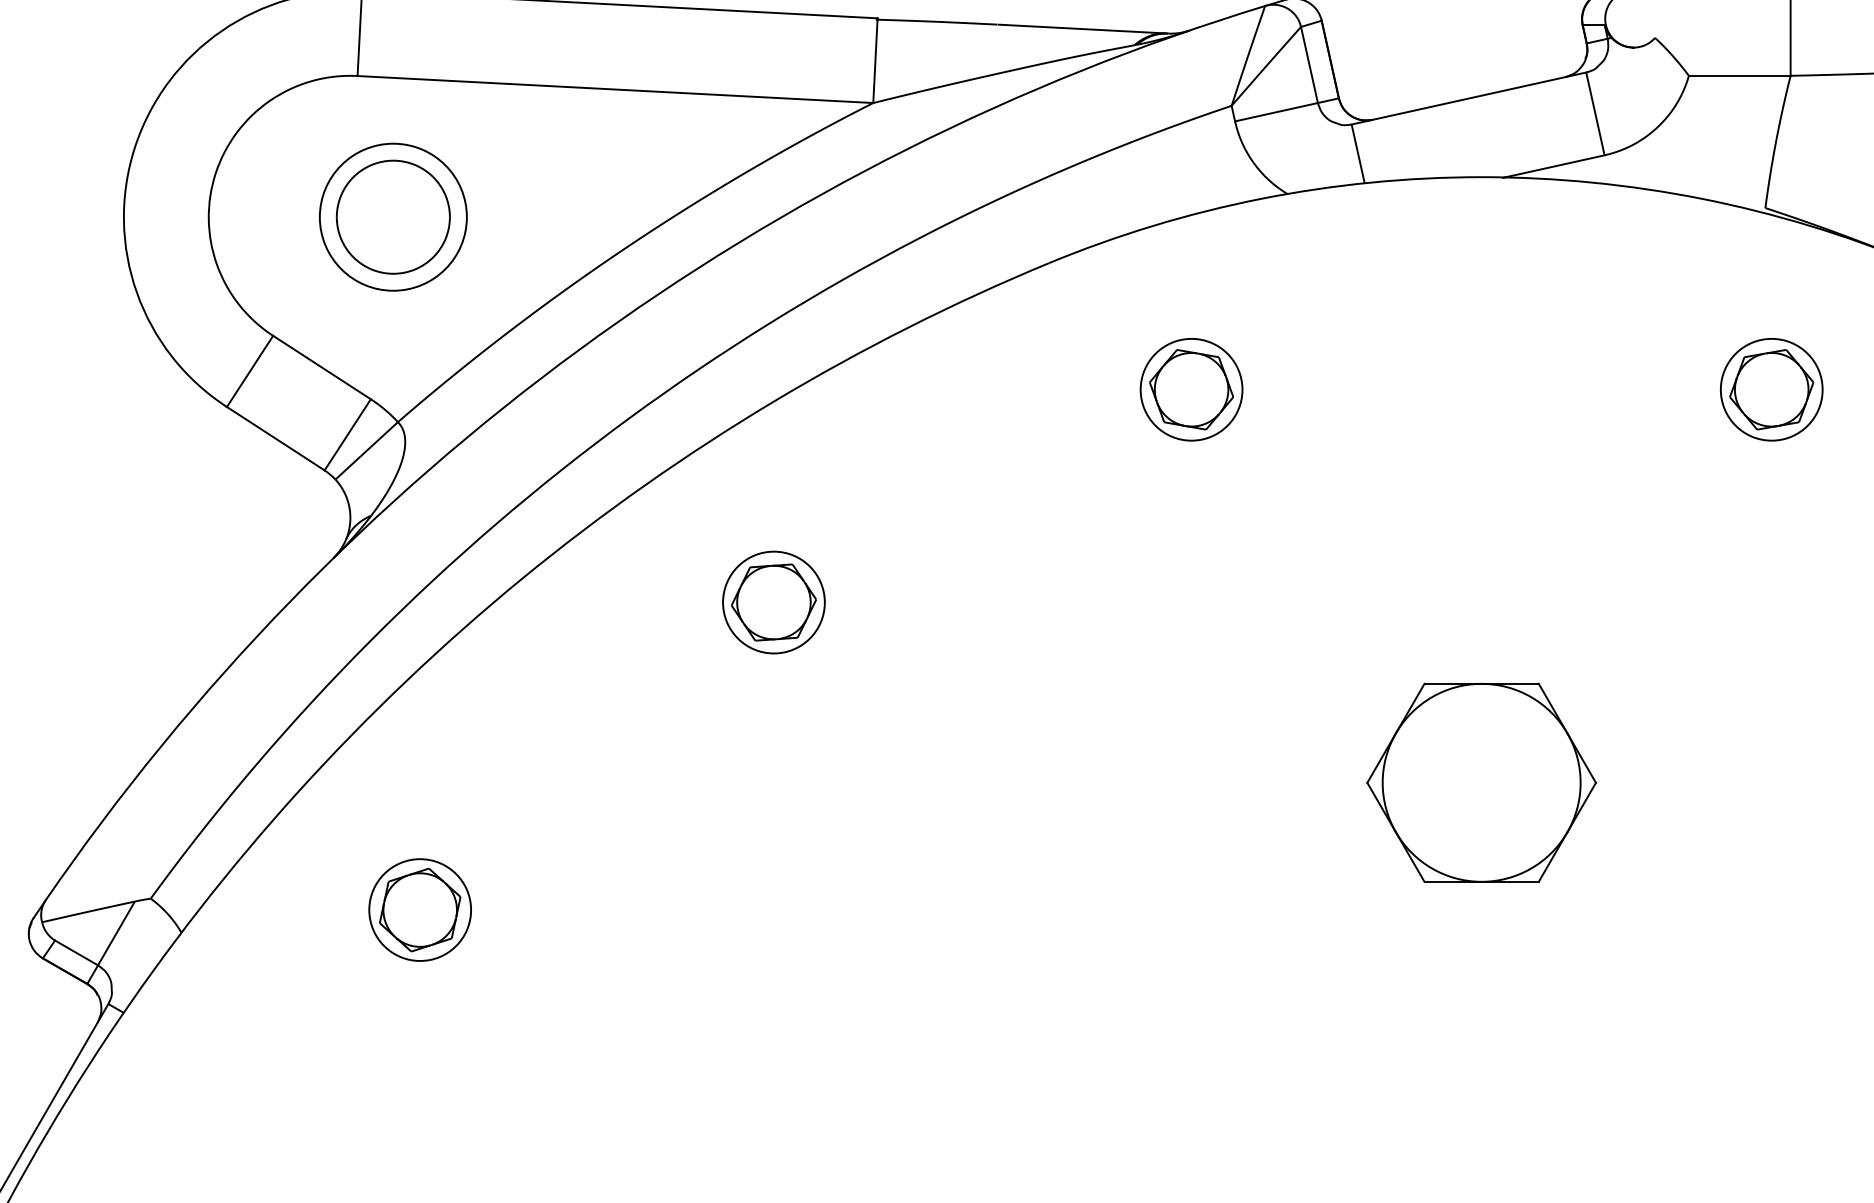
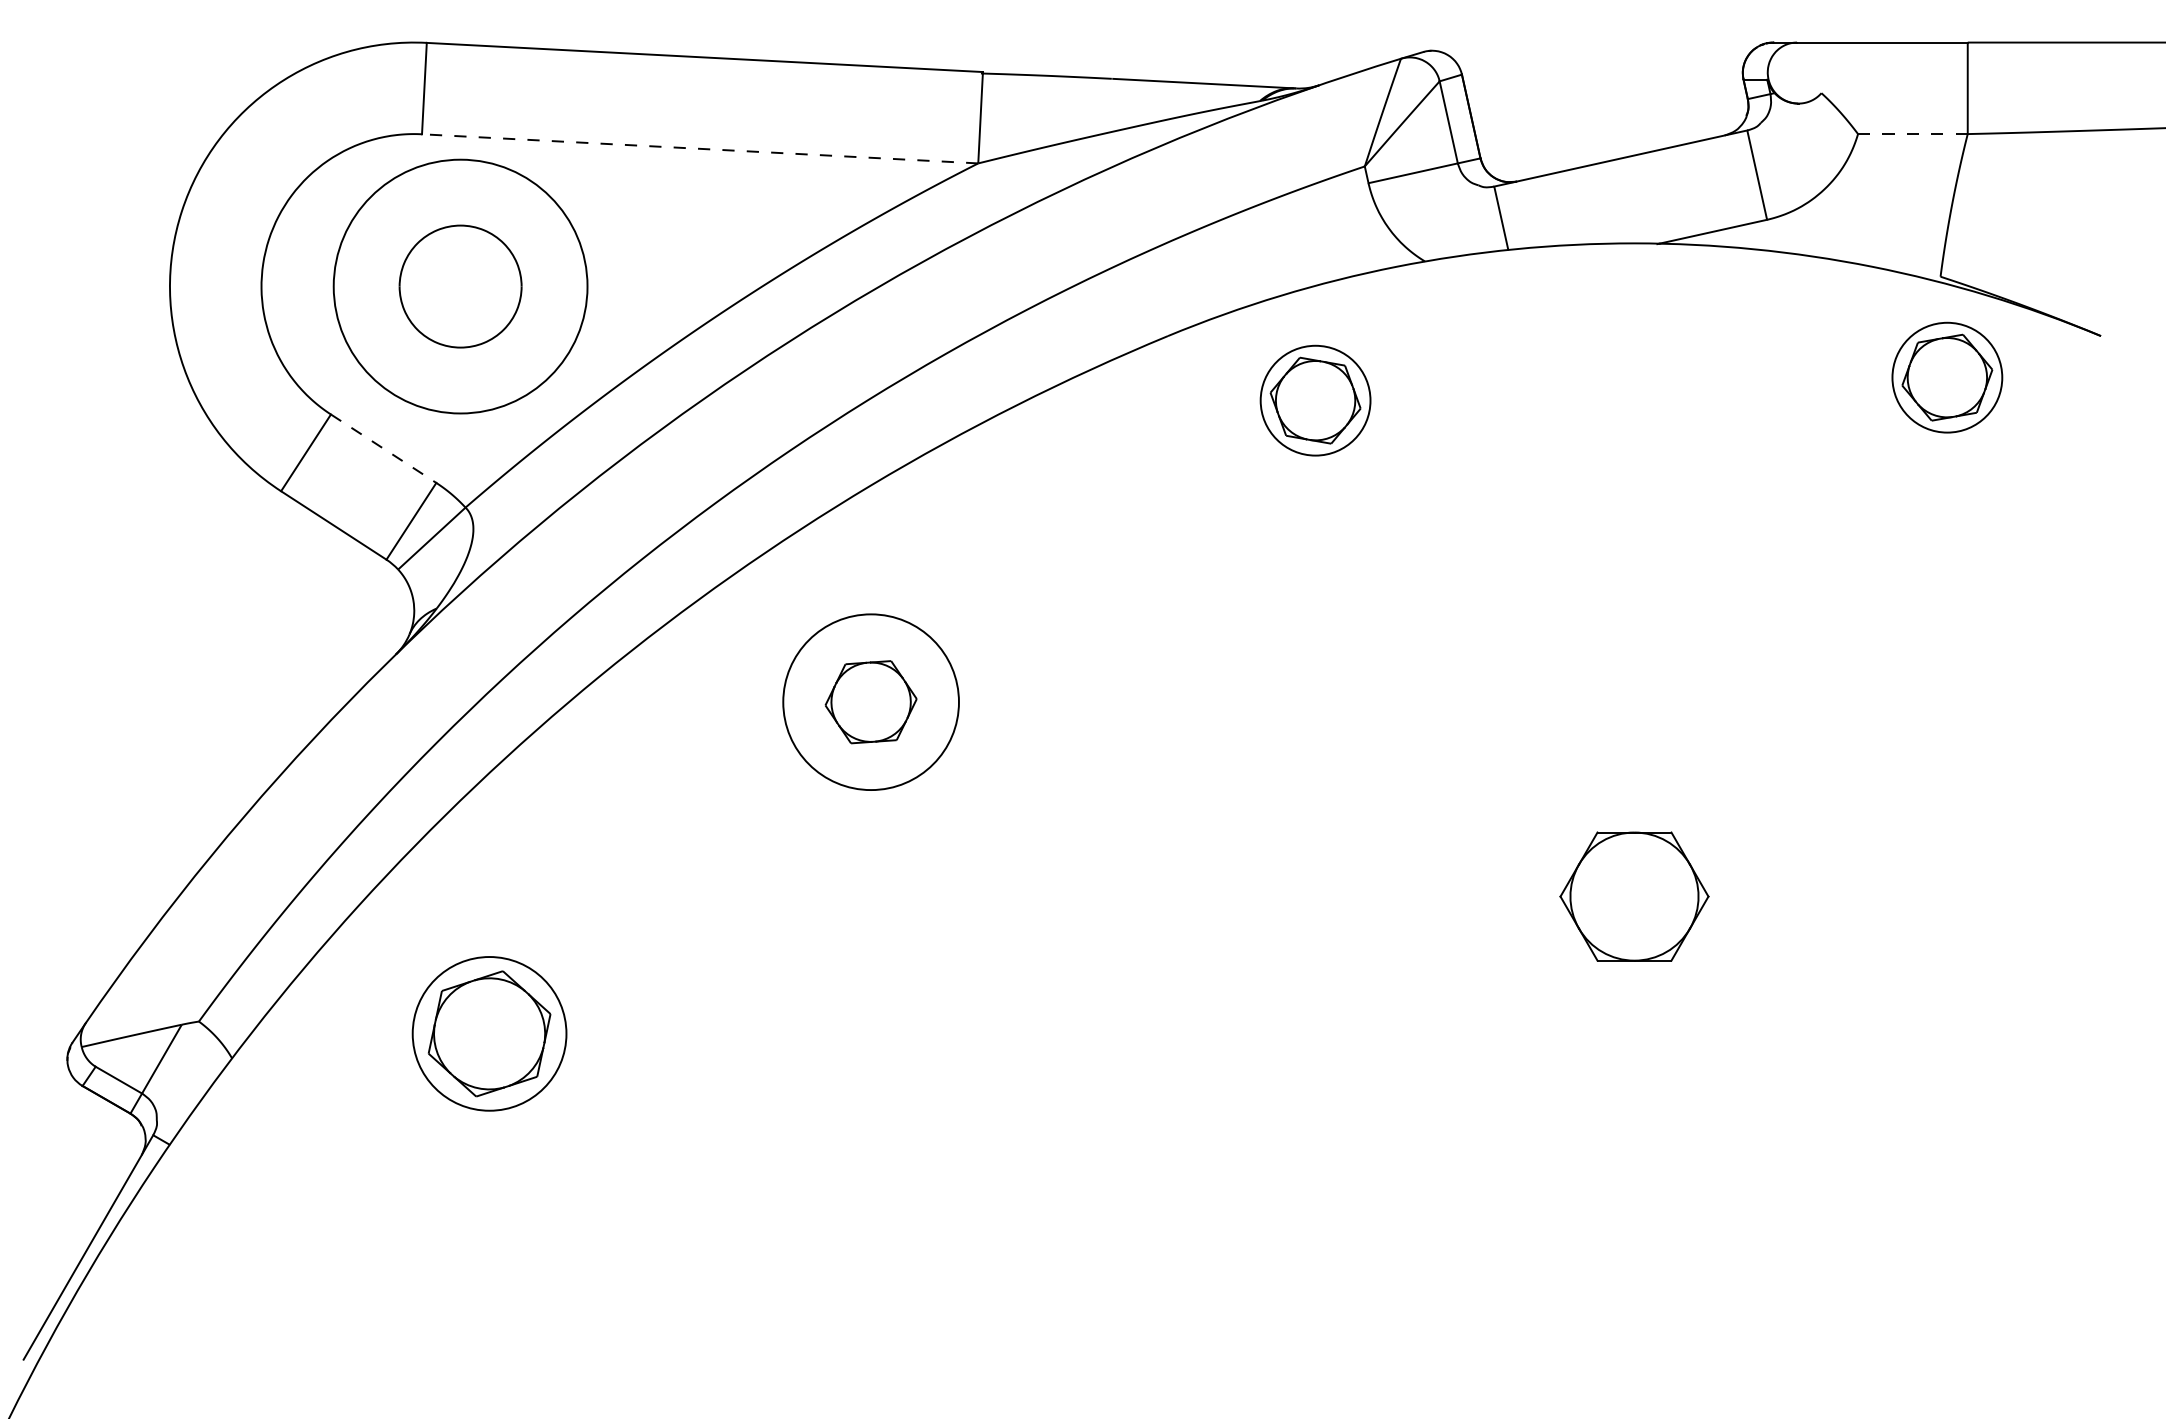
line: (1739, 76) -> (1912, 134), solid -> dashed
line: (615, 89) -> (700, 148), solid -> dashed
circle: (393, 217) -> (460, 286), size x1.6
line: (321, 367) -> (383, 448), solid -> dashed
part: (1191, 389) -> (1315, 400), moved
part: (1771, 389) -> (1947, 377), moved
circle: (774, 602) -> (871, 702), size x1.6
part: (1481, 782) -> (1634, 896), size x0.6
part: (420, 909) -> (489, 1033), size x1.4

